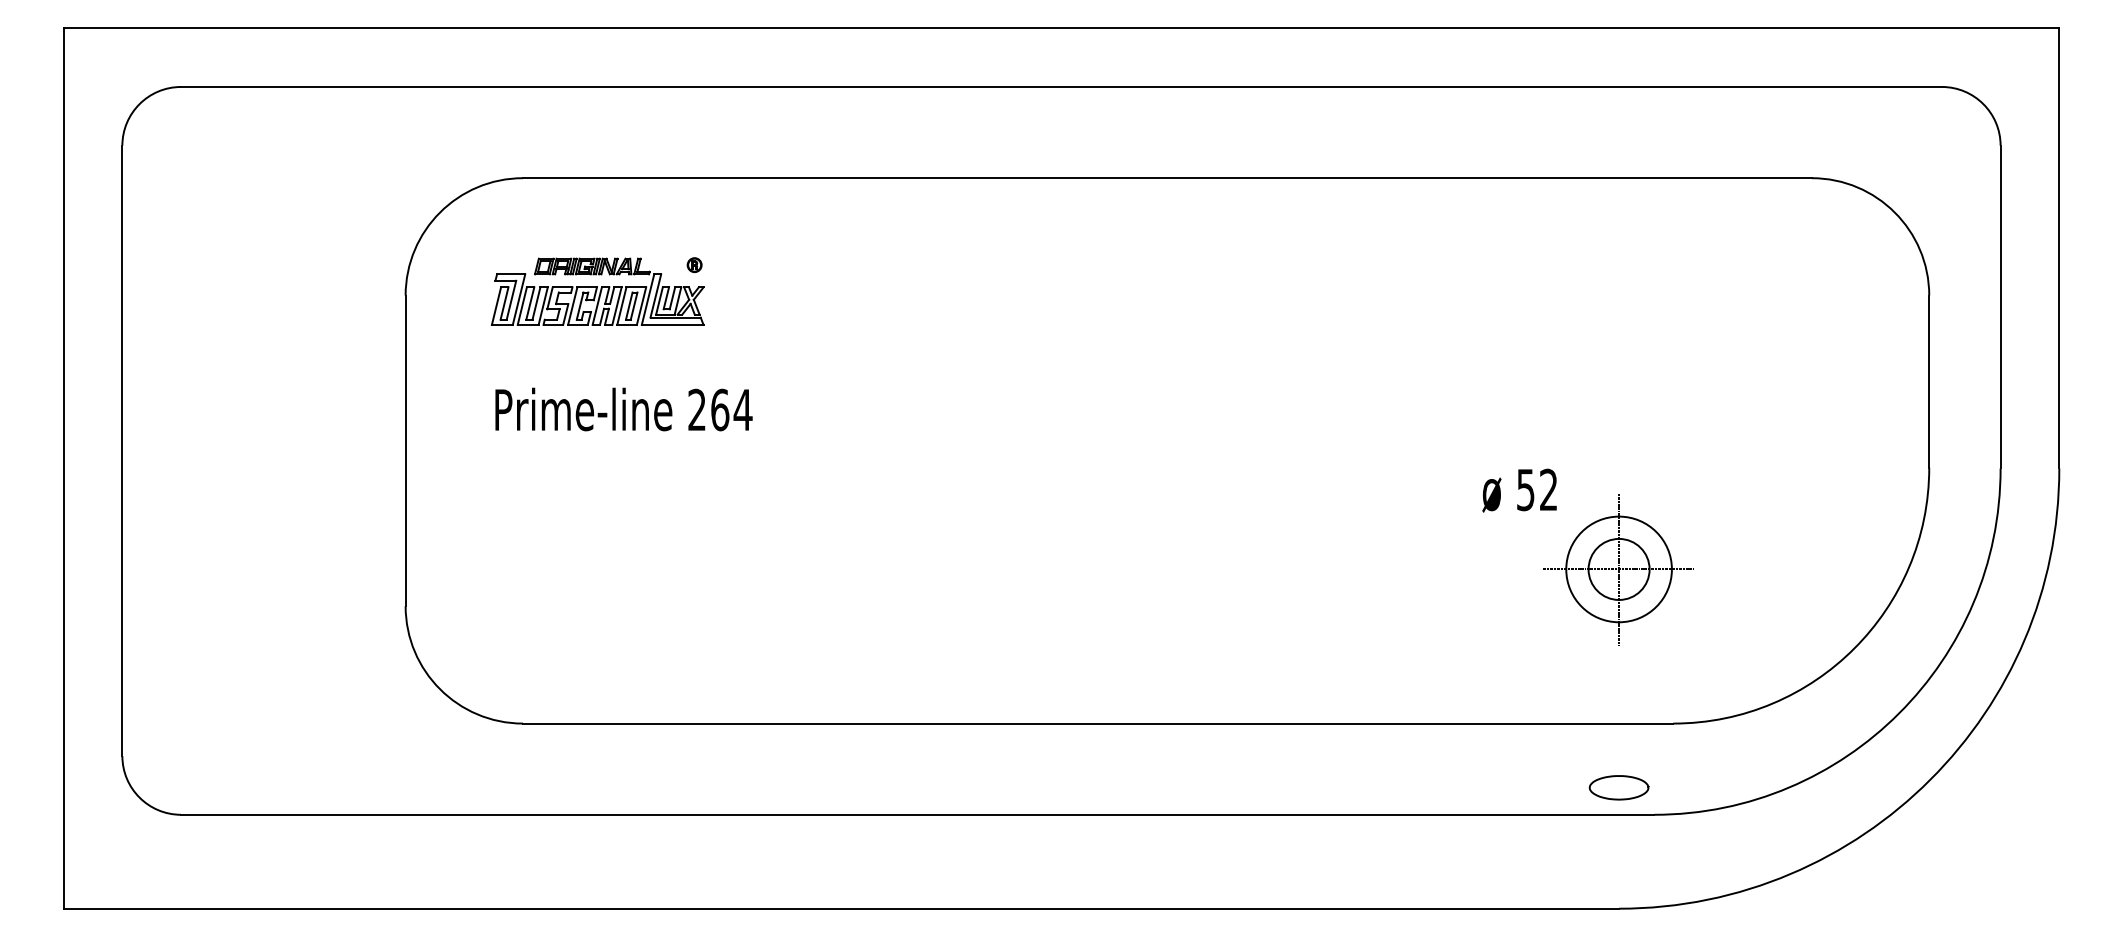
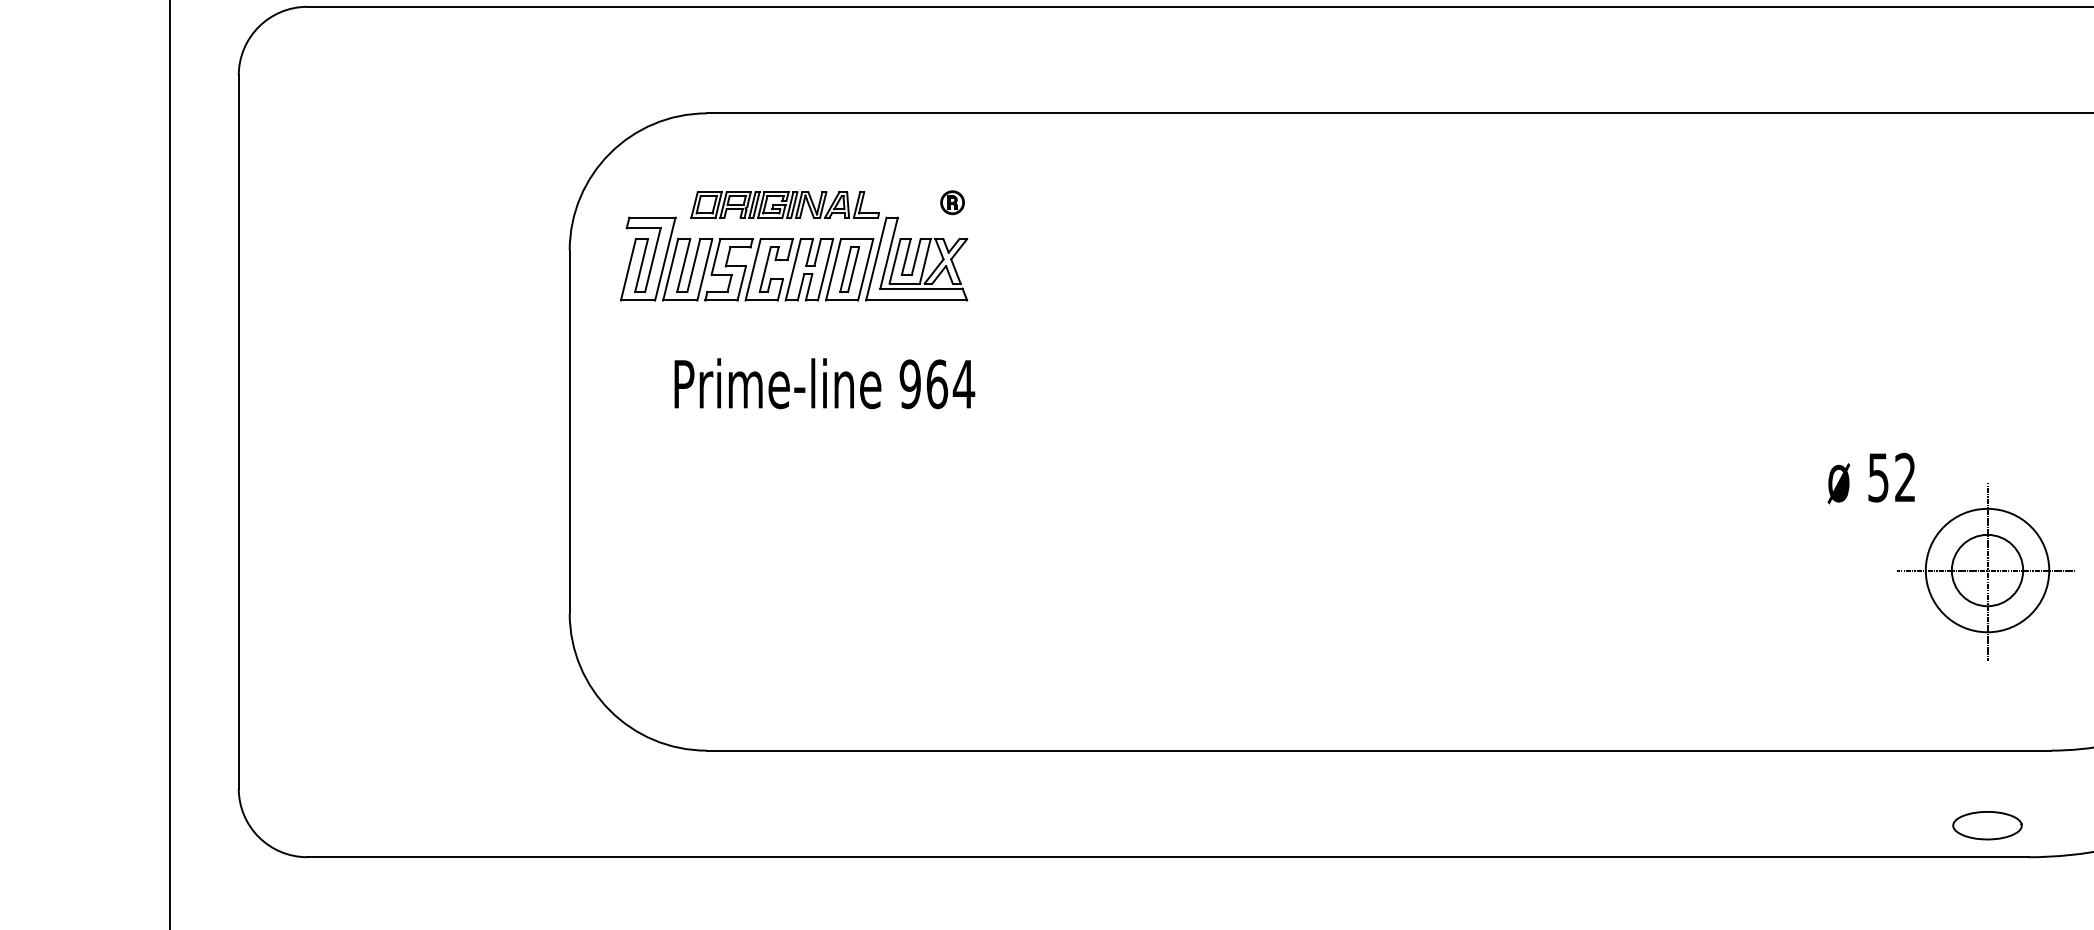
part: (597, 291) -> (793, 245), size x1.4
text: (697, 409) -> (910, 383), 264 -> 964

